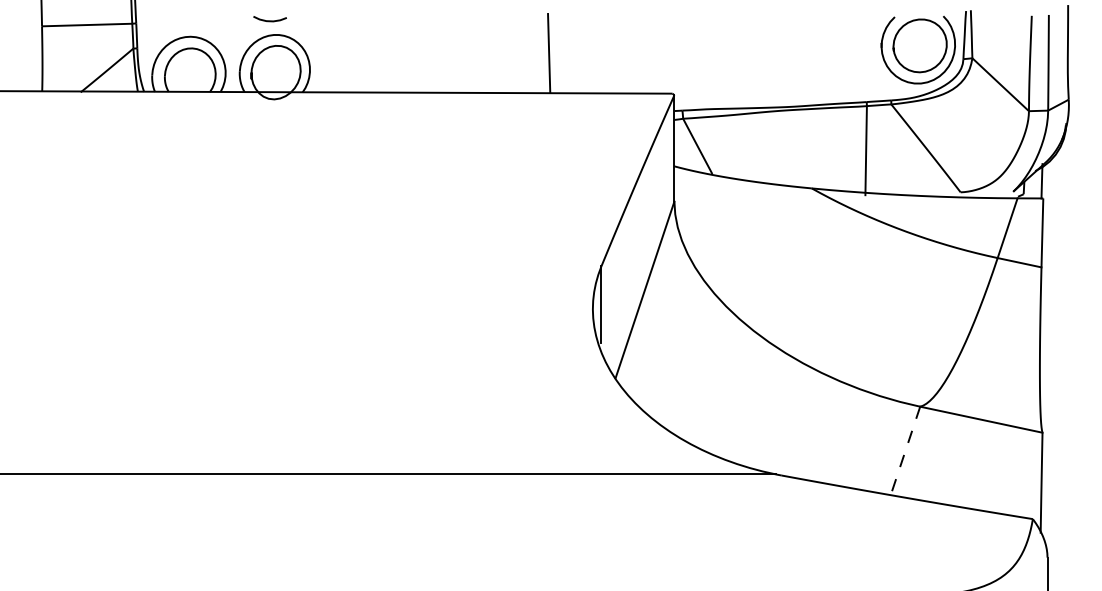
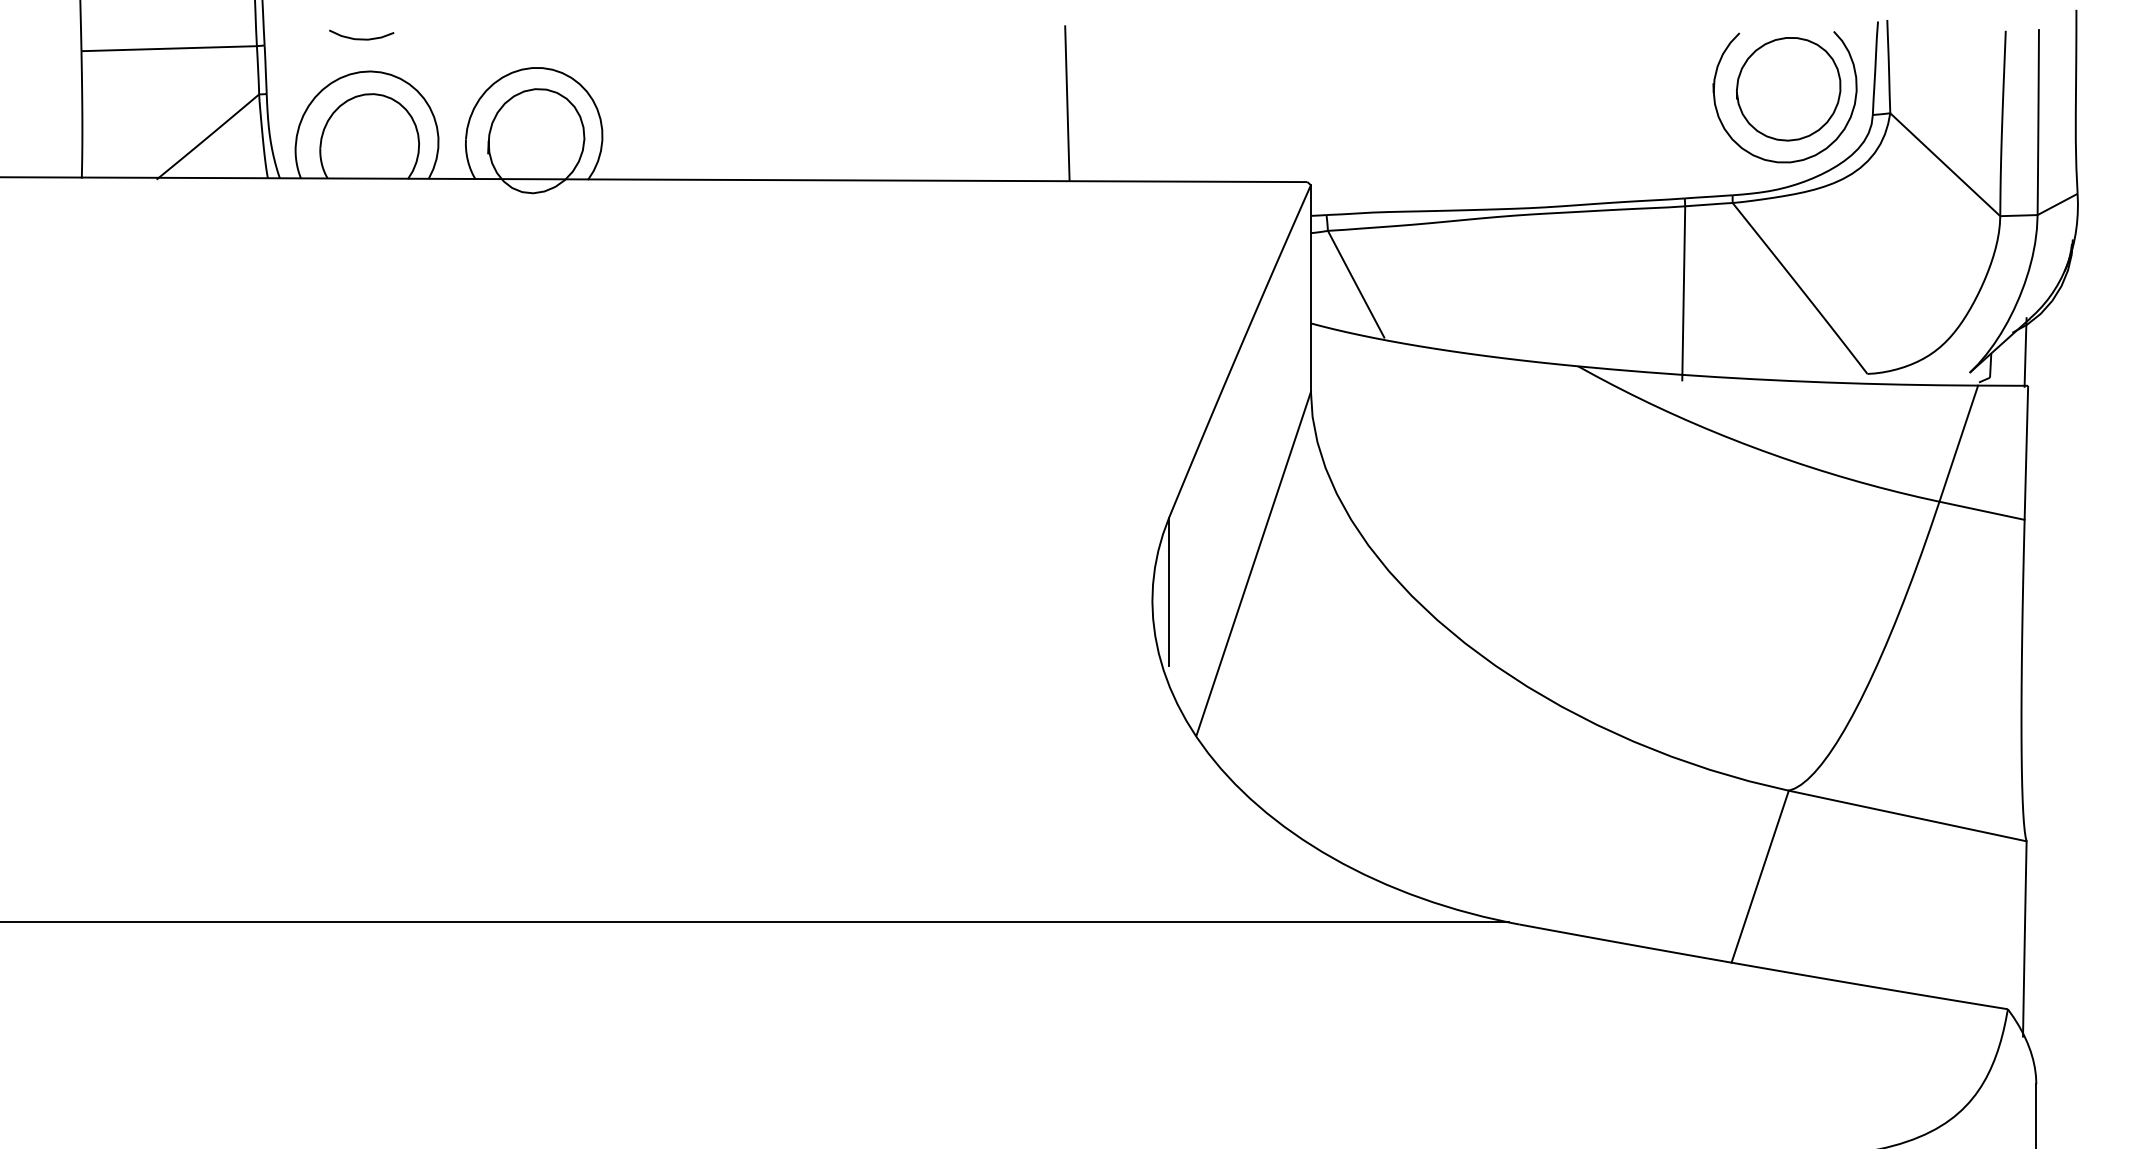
curve: (269, 20) -> (360, 37), moved
line: (905, 450) -> (1760, 875), dashed -> solid

